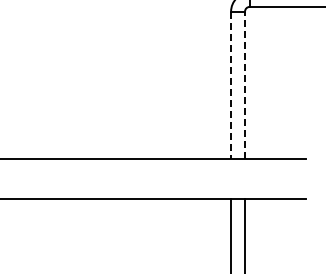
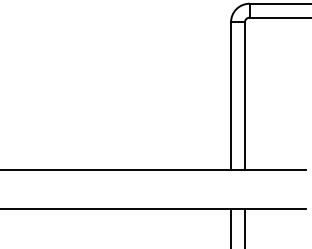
line: (231, 85) -> (231, 96), dashed -> solid
line: (245, 85) -> (245, 96), dashed -> solid

